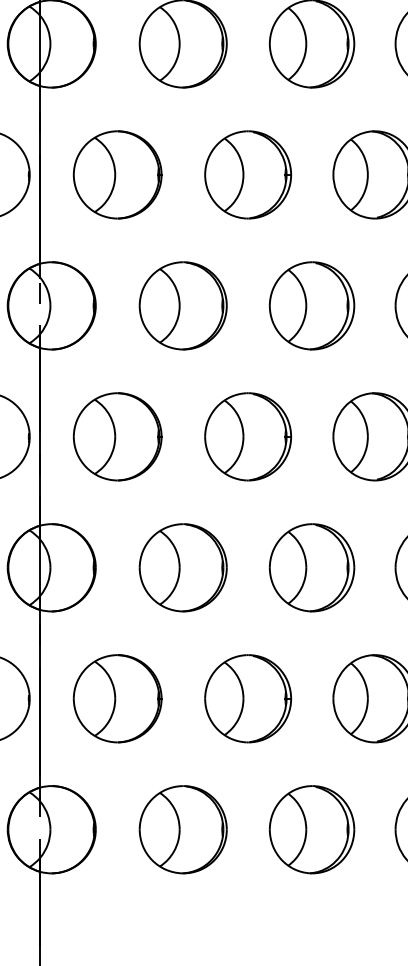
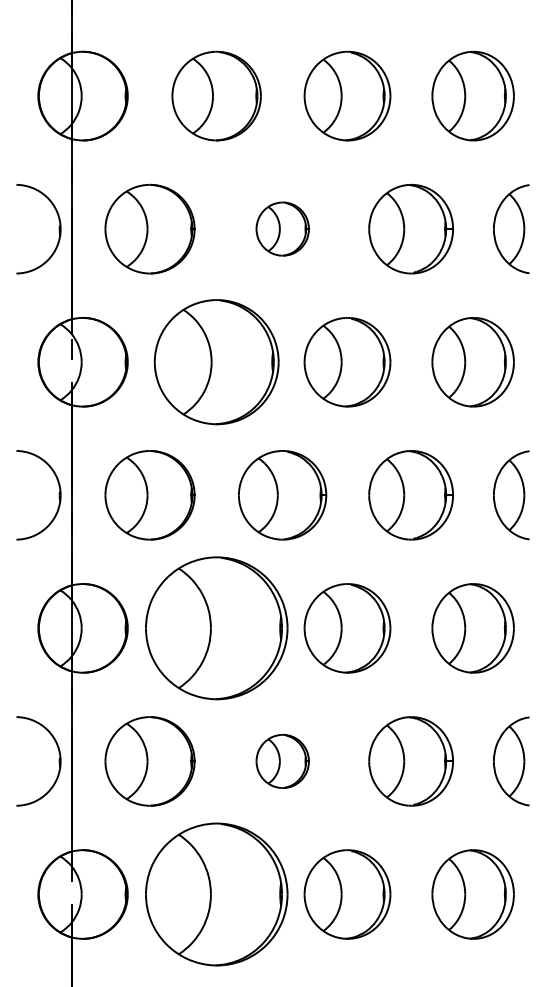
part: (248, 174) -> (282, 228), size x0.6
part: (183, 306) -> (216, 362), size x1.4
part: (183, 567) -> (216, 628), size x1.6
part: (248, 698) -> (282, 761), size x0.6
part: (183, 829) -> (216, 894), size x1.6

